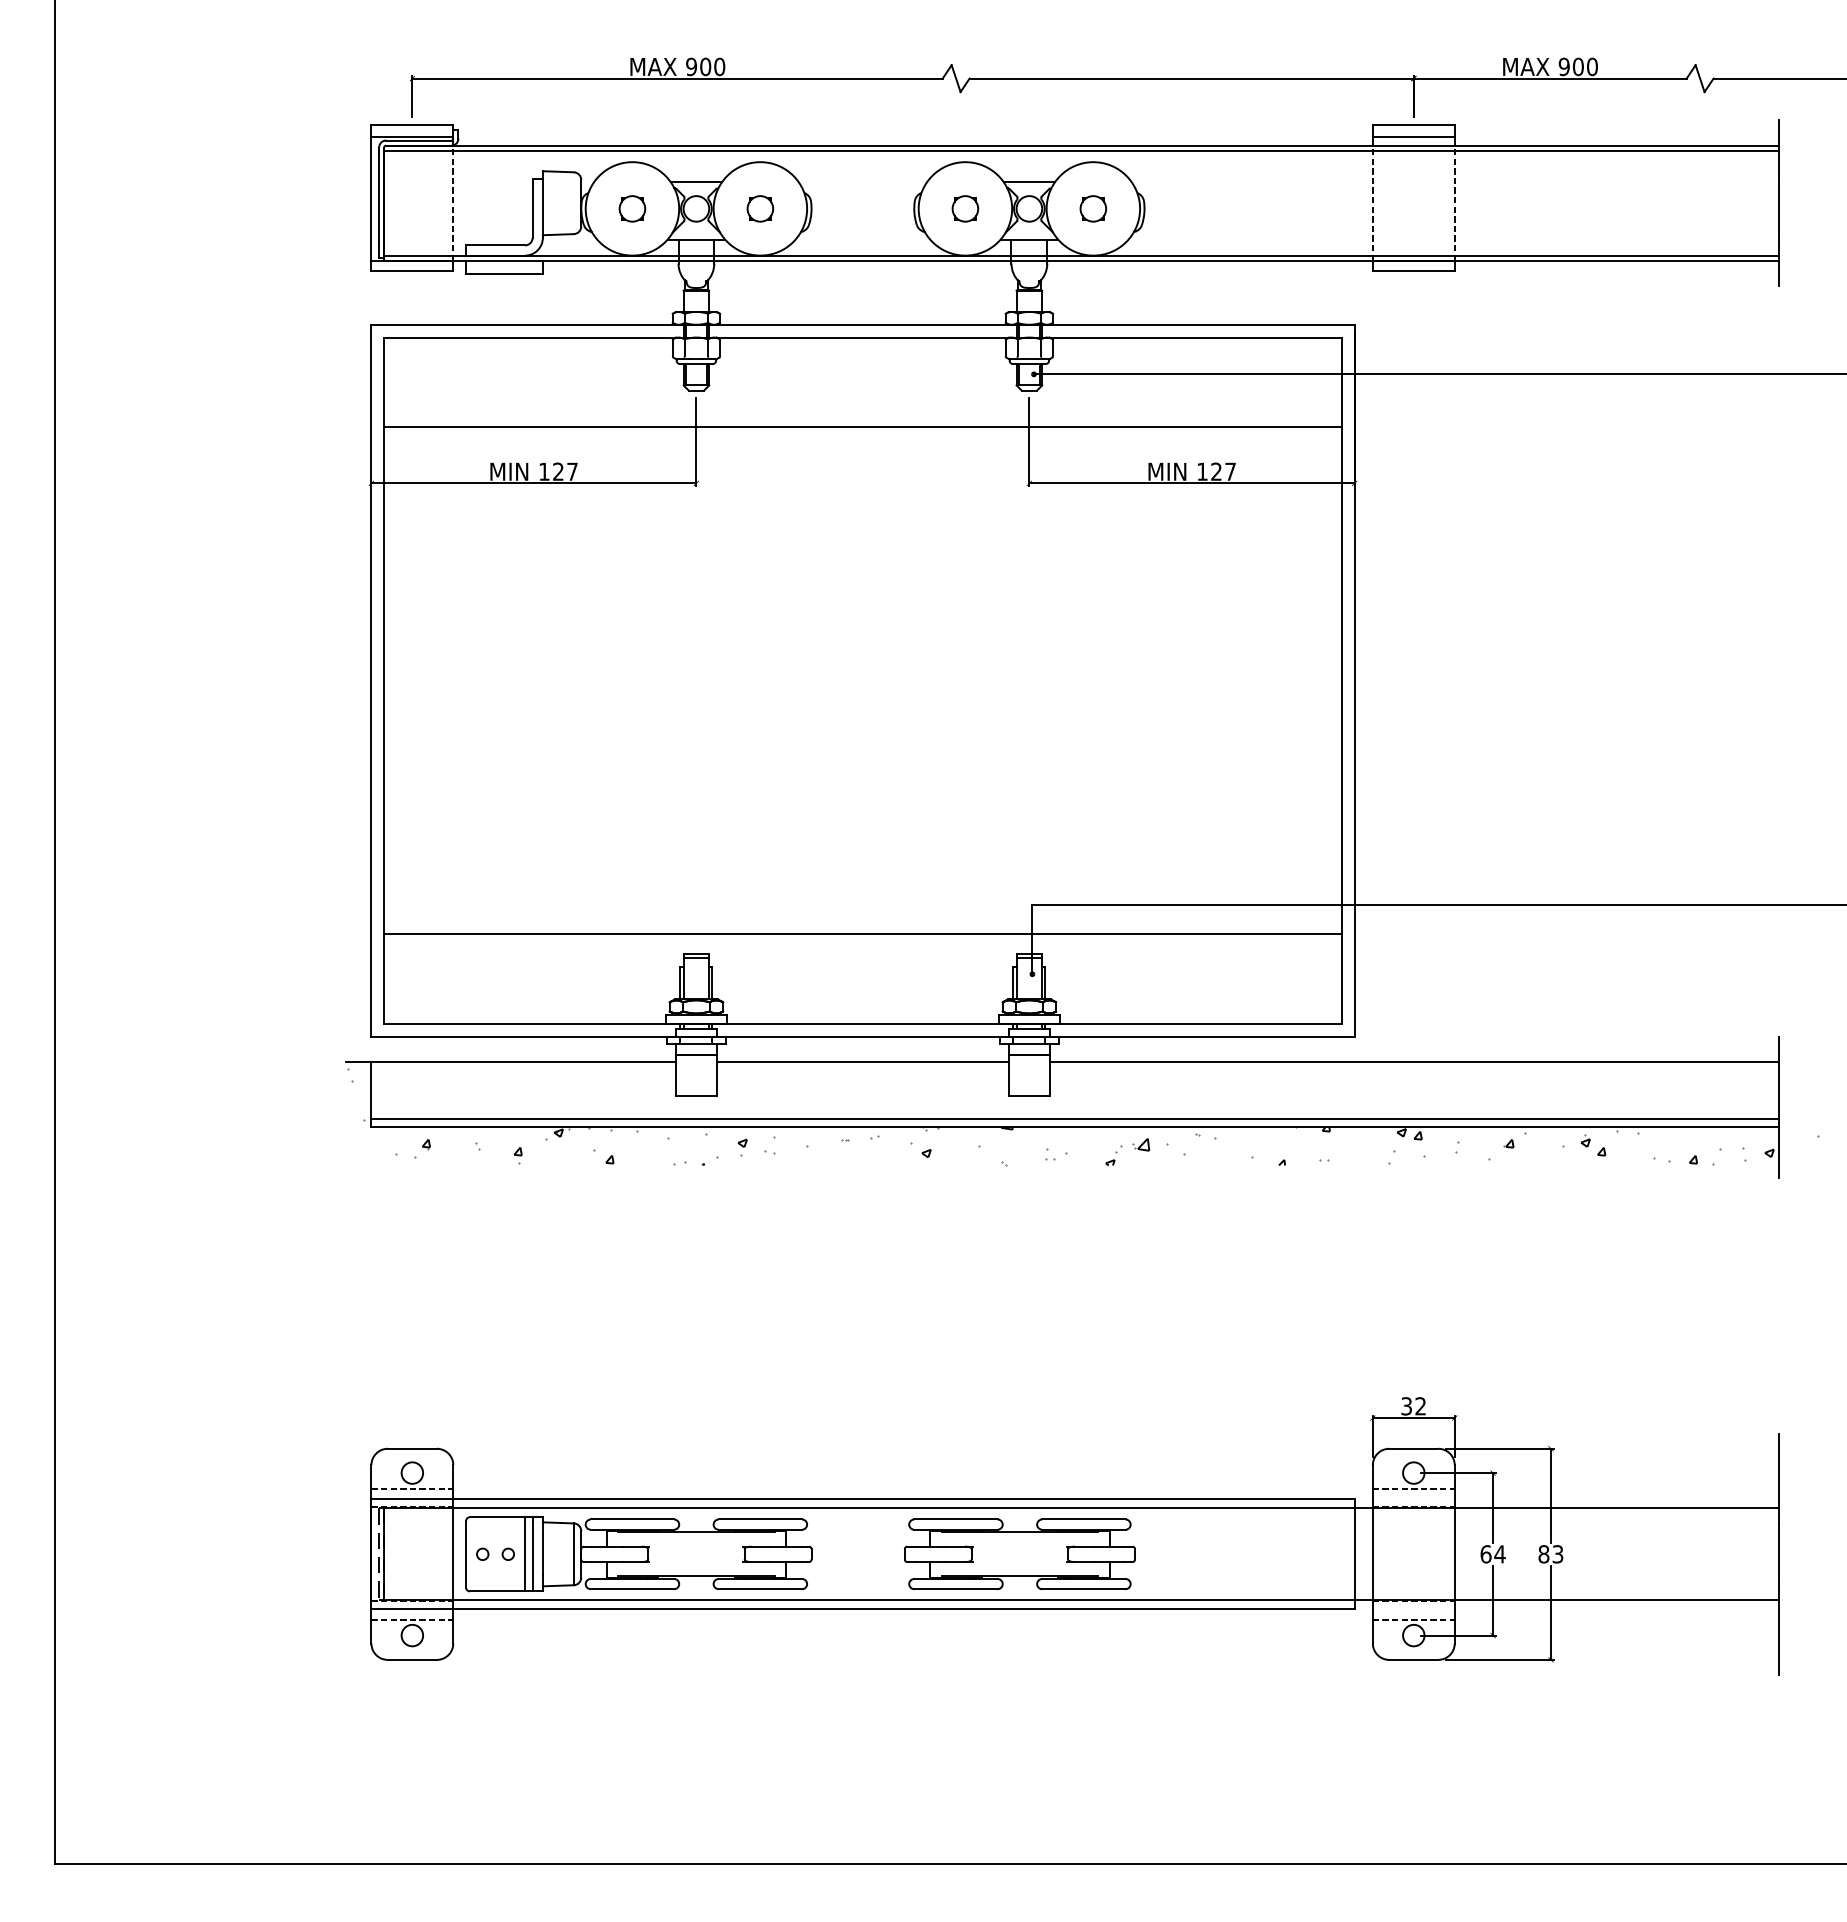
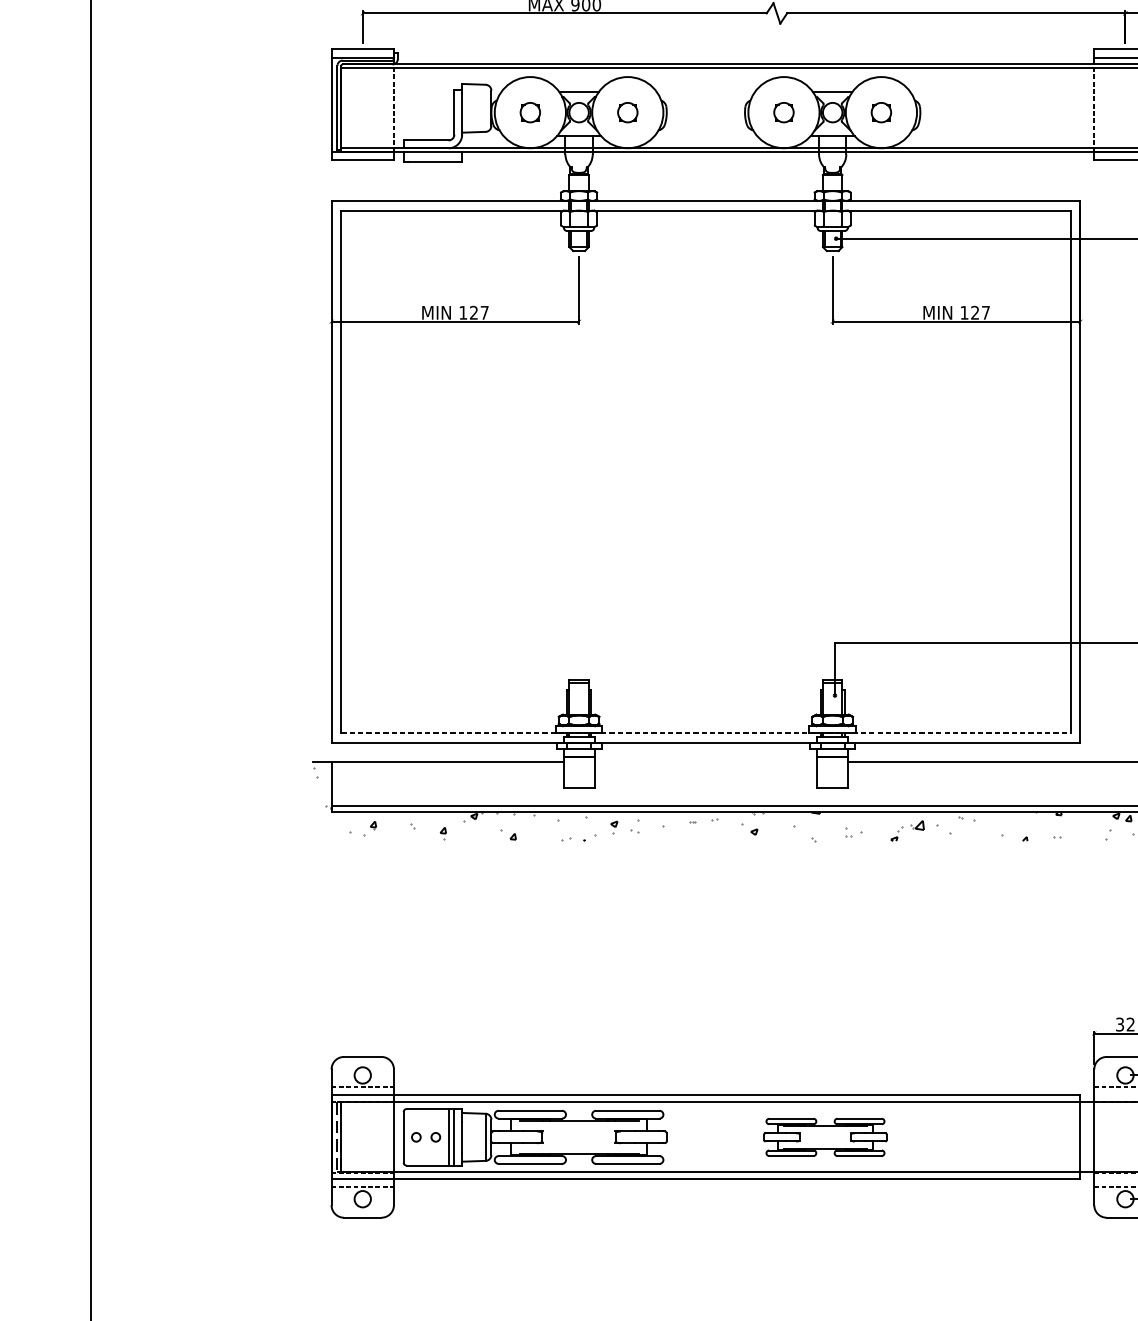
line: (862, 427) -> (705, 279), removed
line: (862, 934) -> (705, 665), removed
line: (863, 1023) -> (706, 733), solid -> dashed
line: (862, 1062) -> (705, 762), removed
part: (1019, 1554) -> (825, 1137), size x0.7

